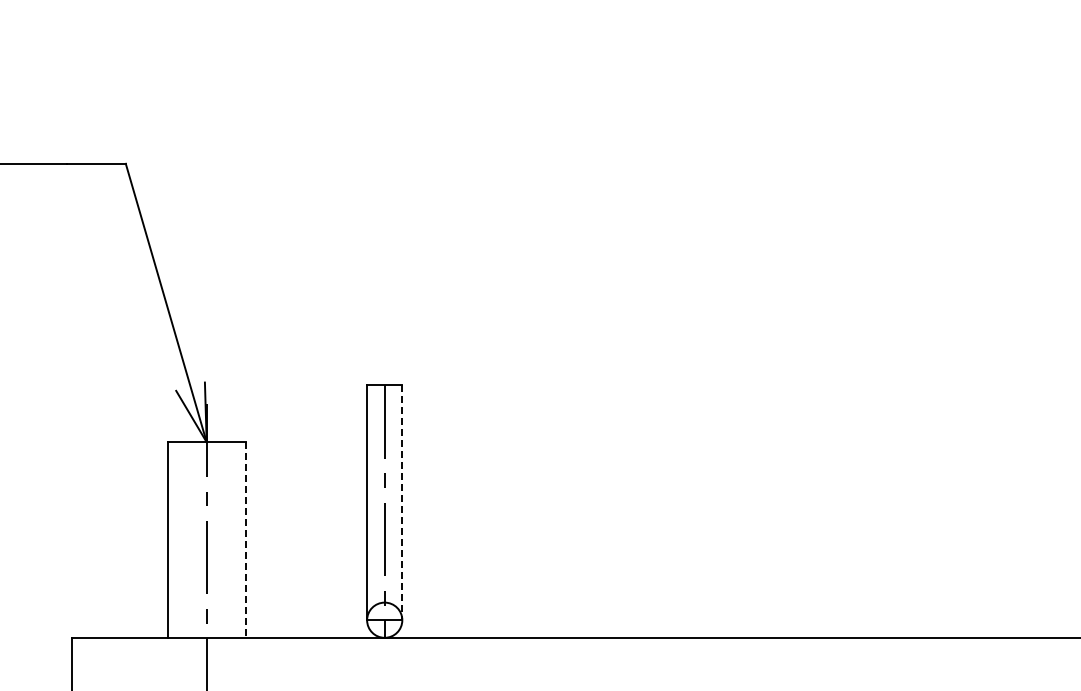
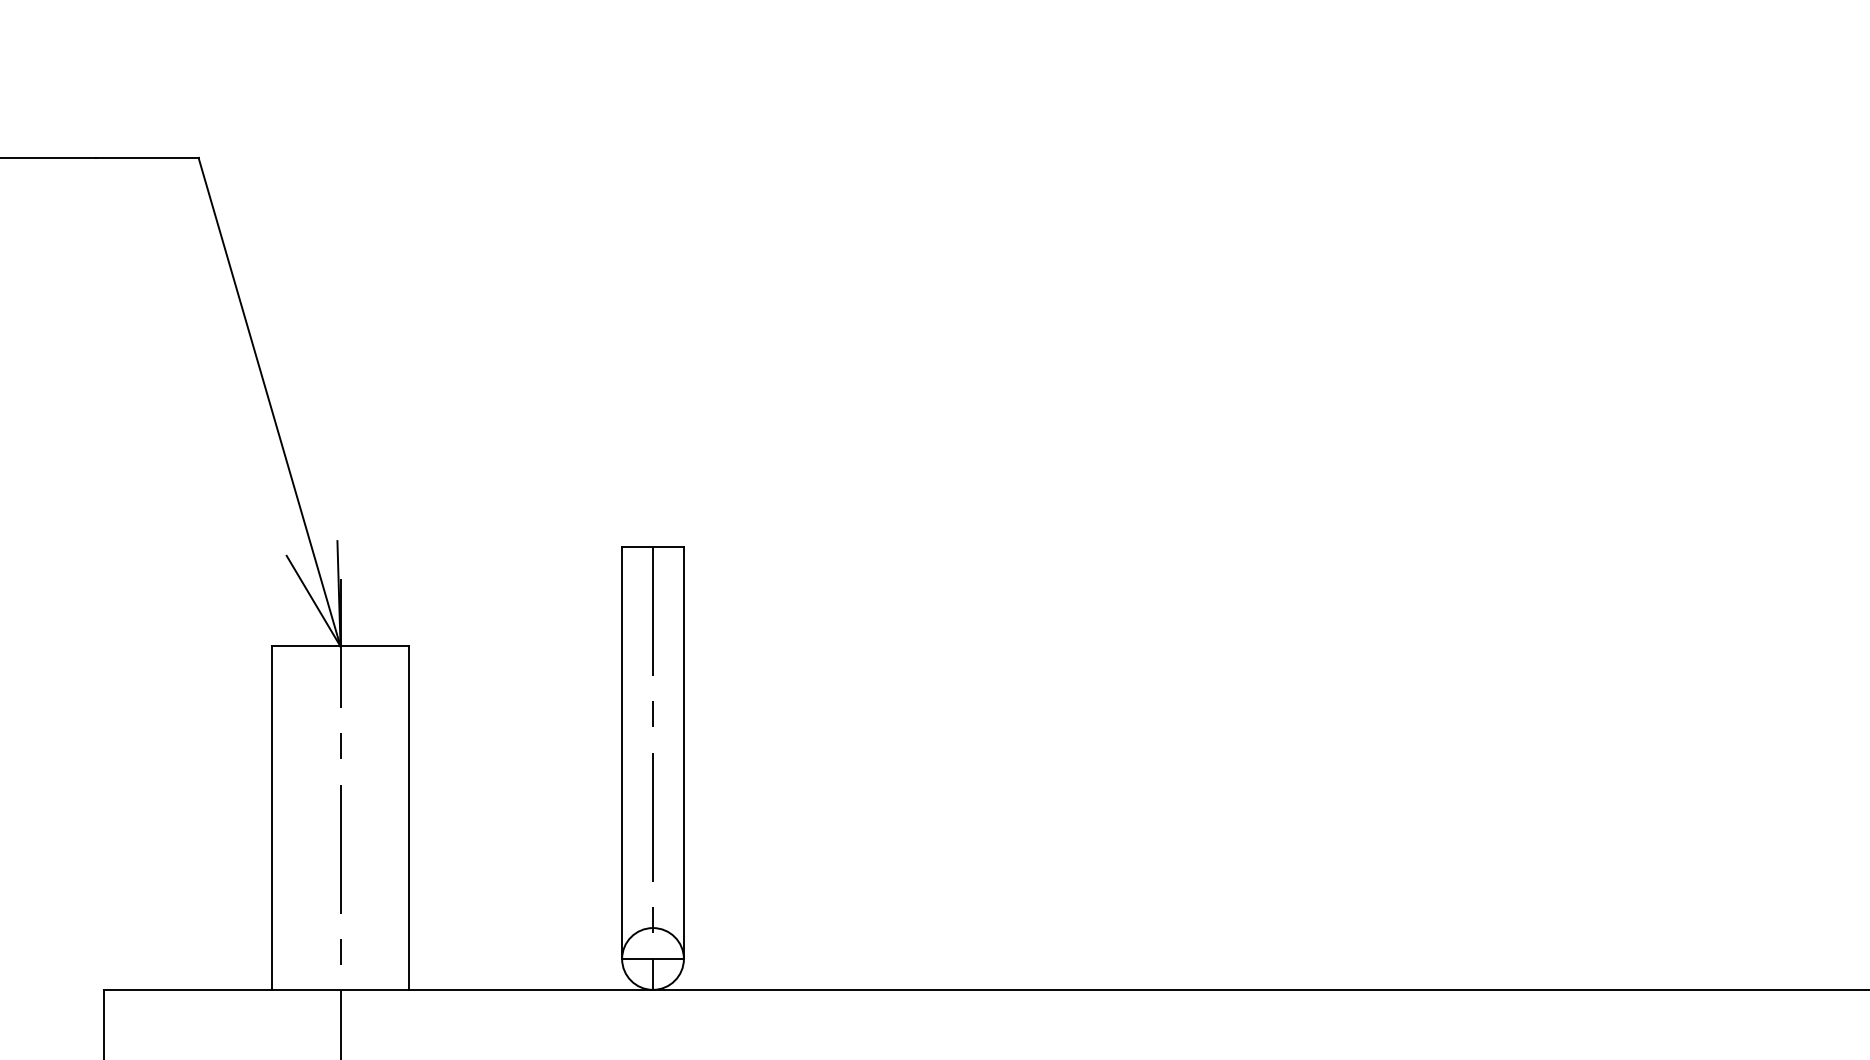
line: (402, 503) -> (684, 754), dashed -> solid
line: (245, 540) -> (408, 819), dashed -> solid

